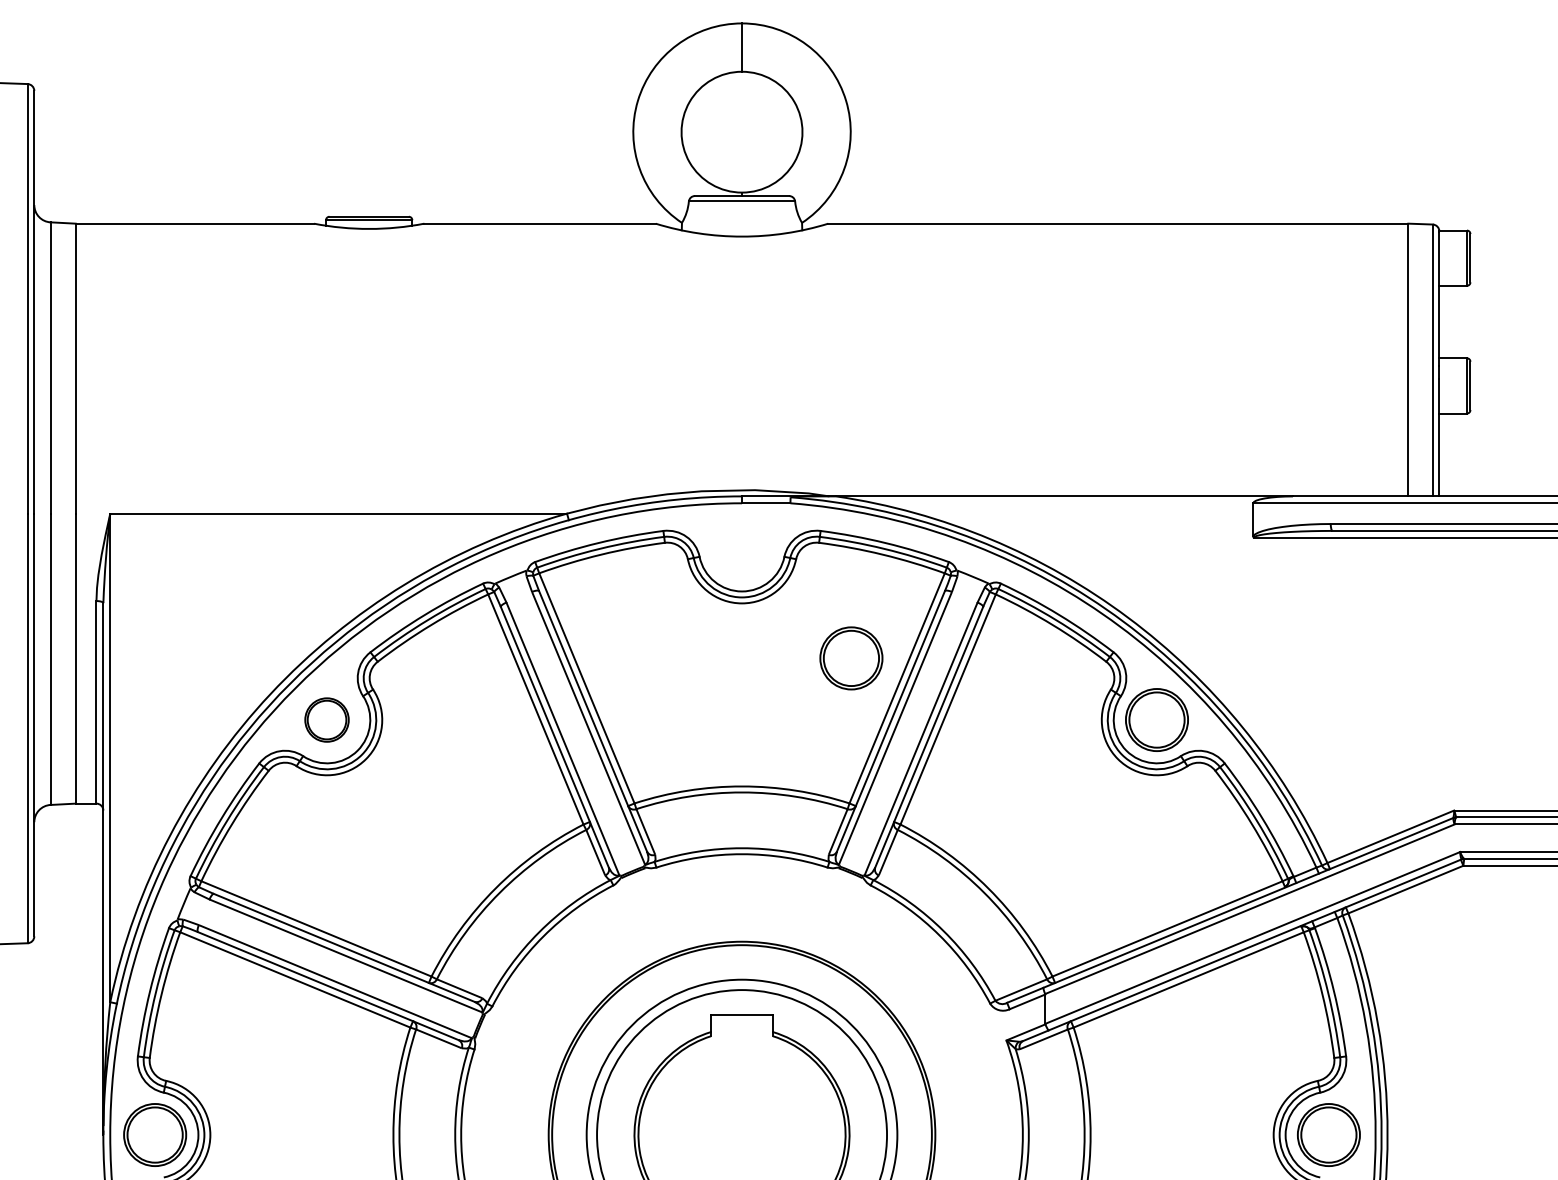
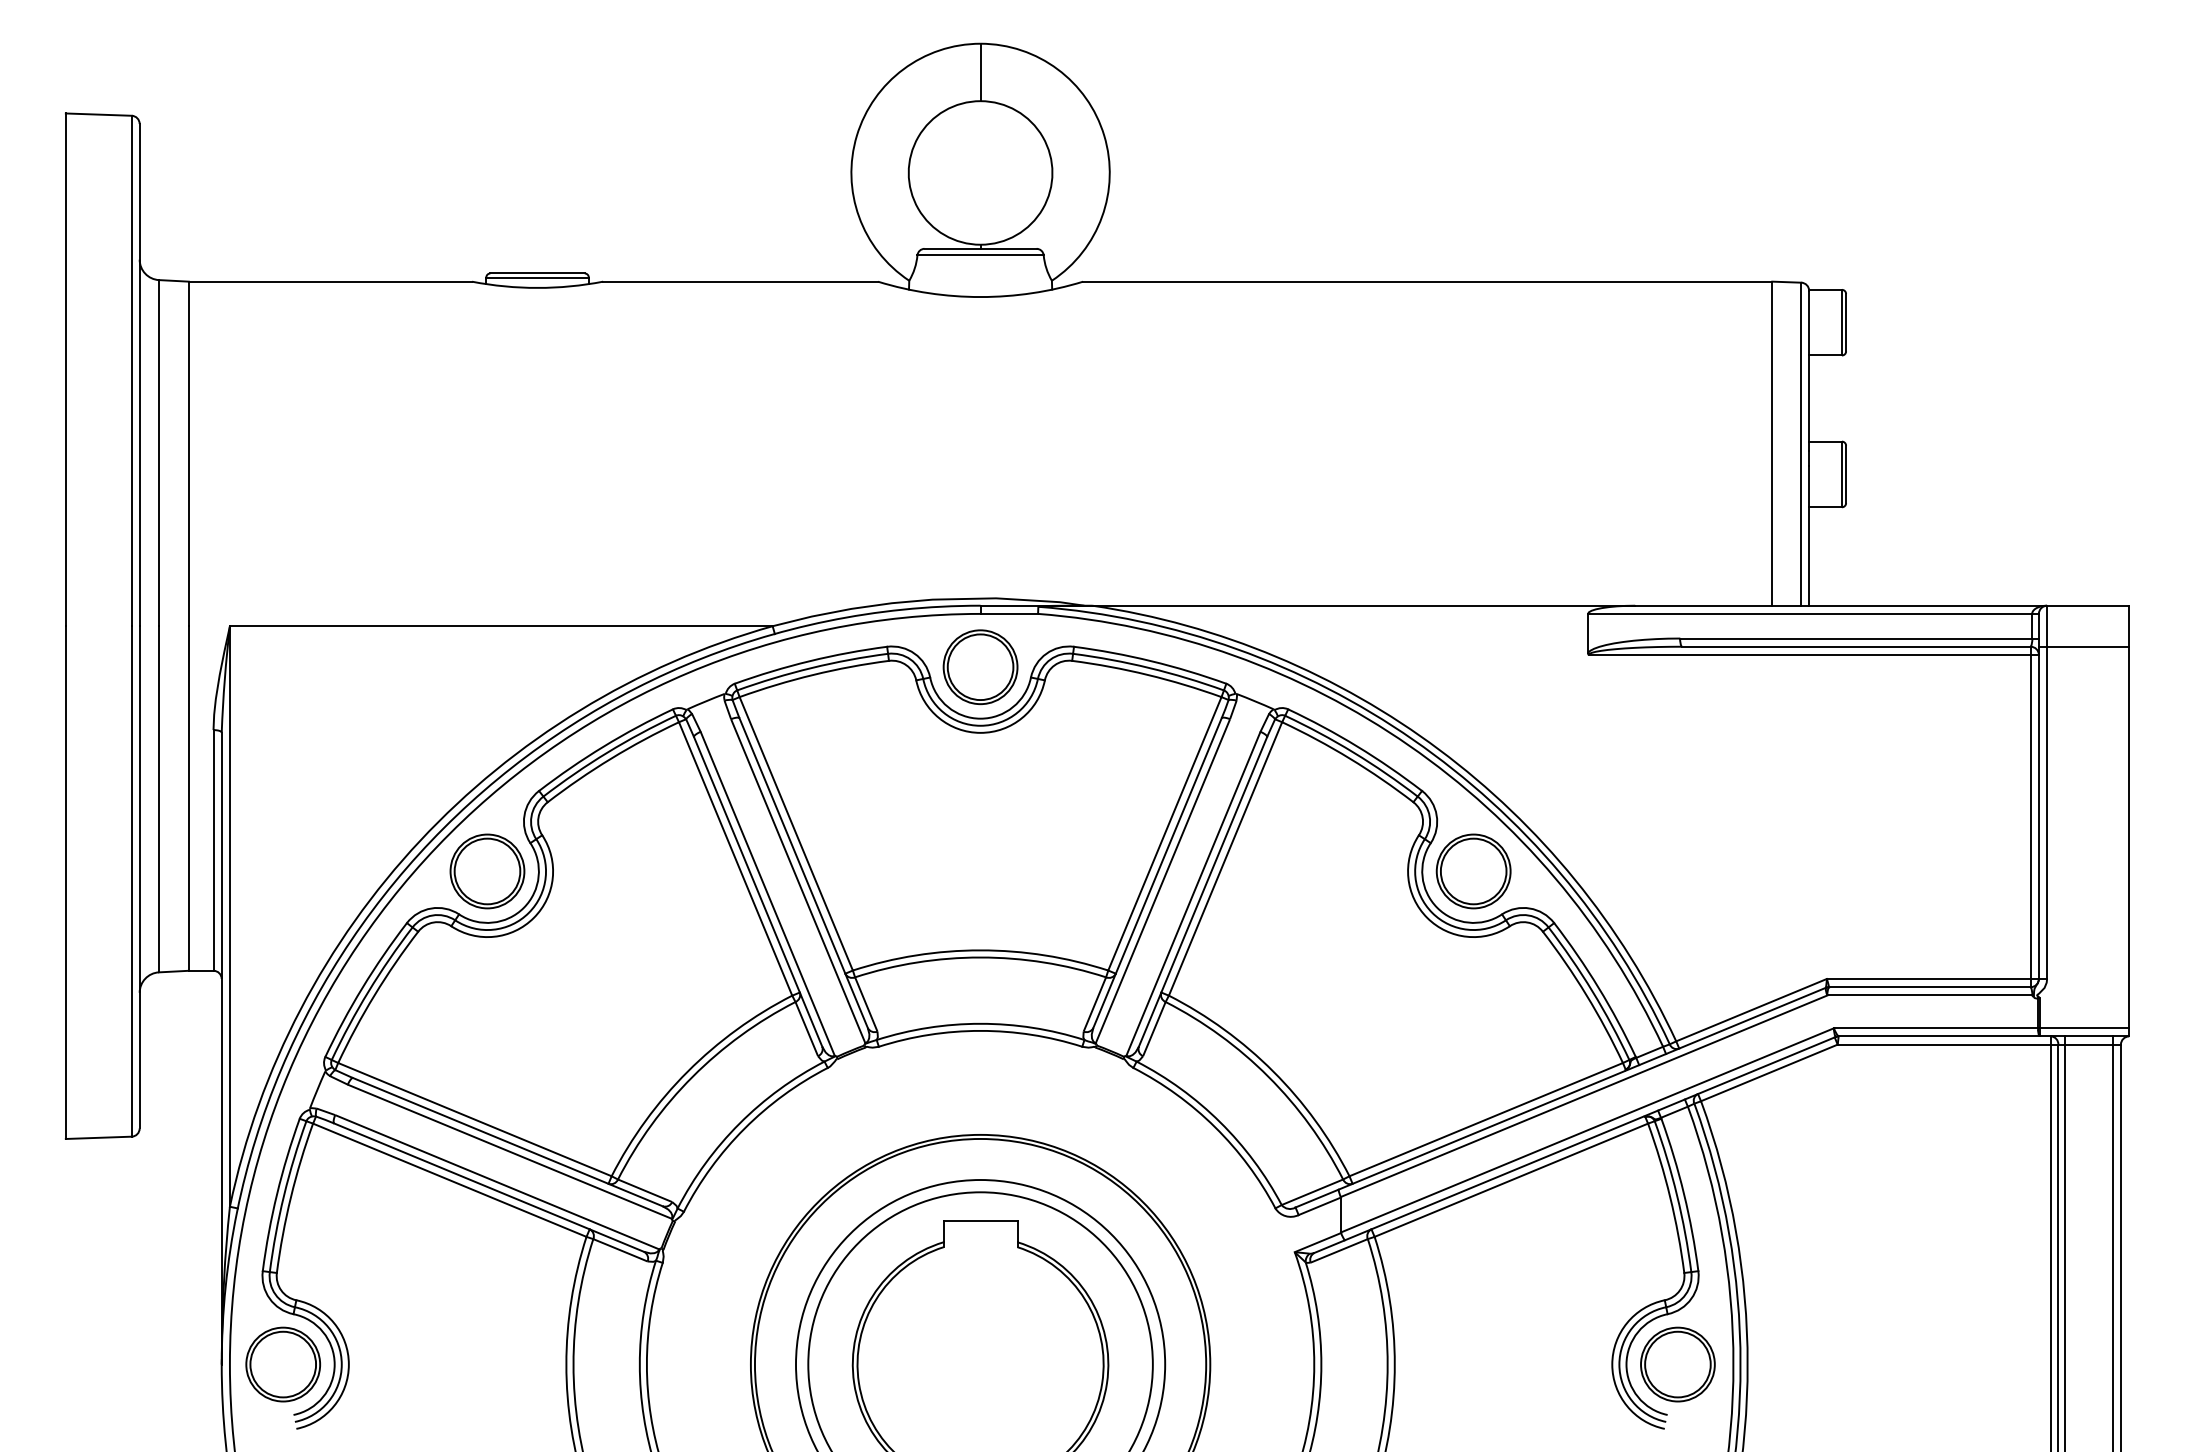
part: (851, 658) -> (980, 667), moved
part: (327, 720) -> (487, 871), size x1.43

